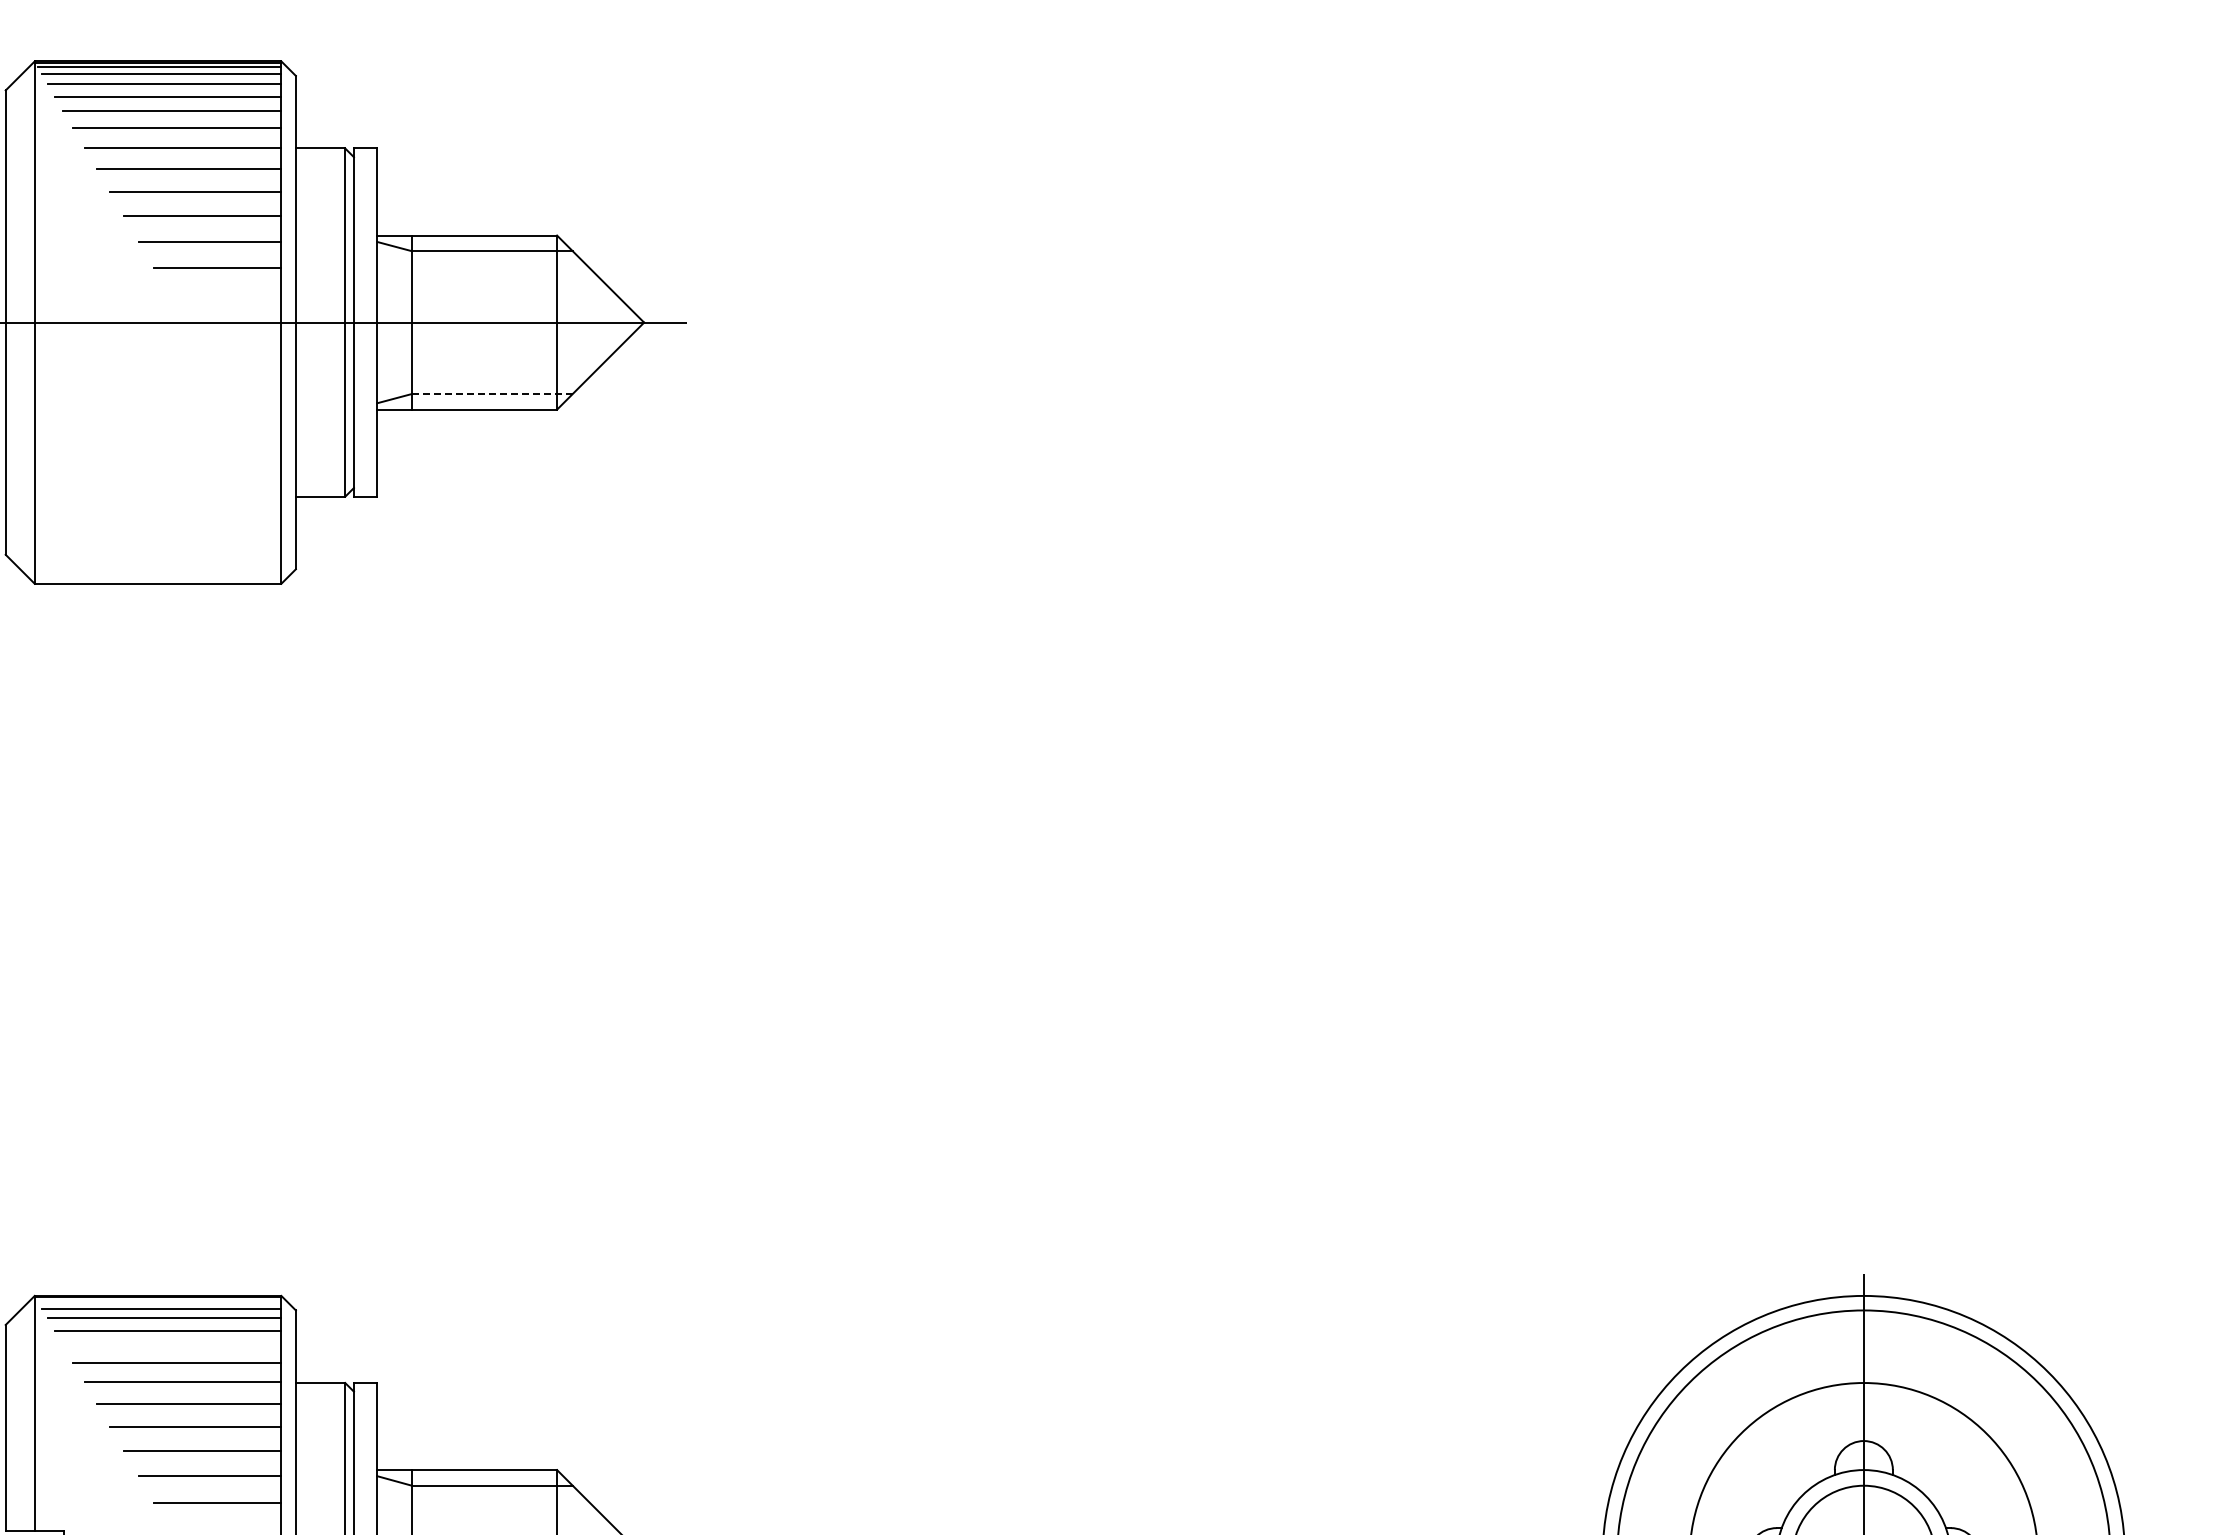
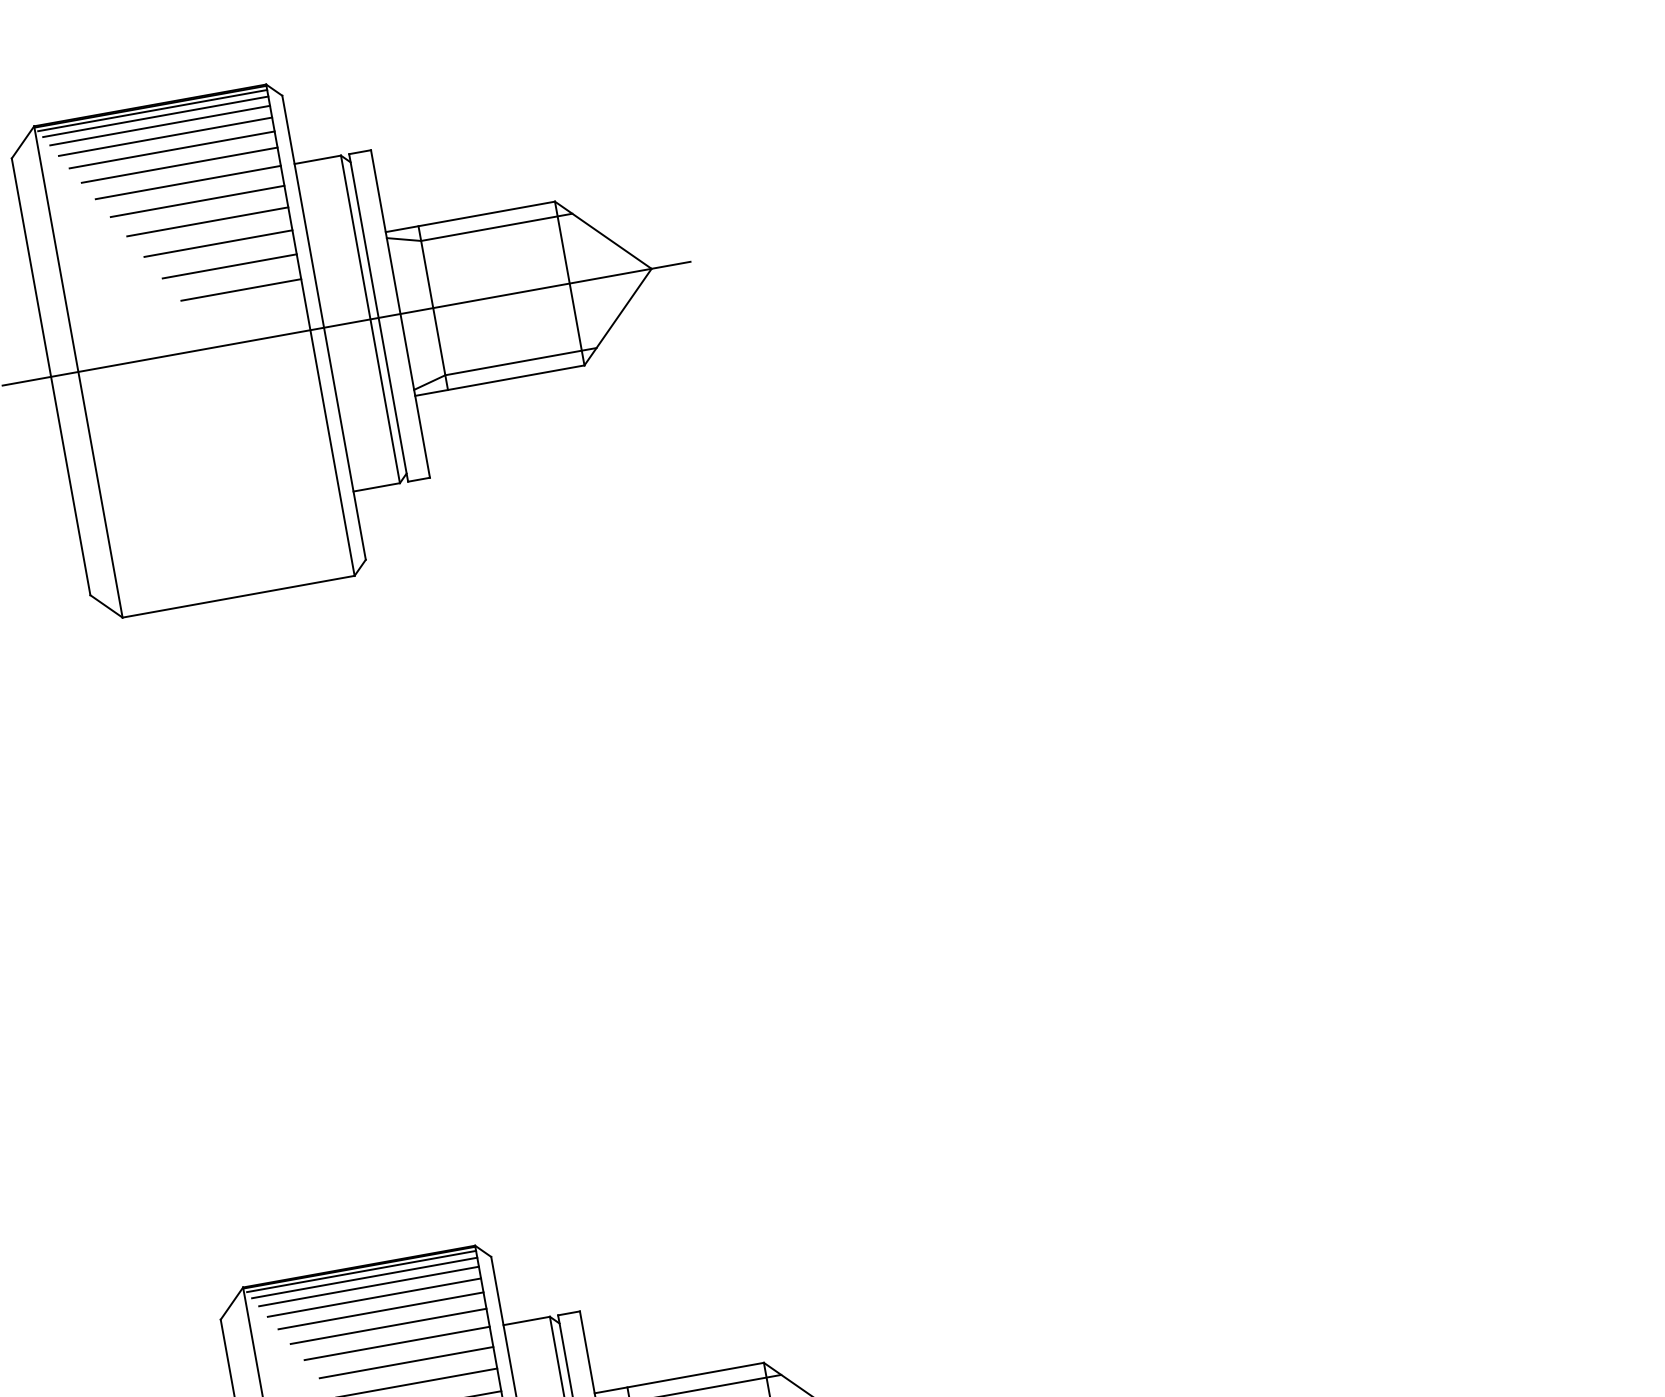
line: (492, 394) -> (521, 362), dashed -> solid
line: (159, 1301) -> (361, 1271), added
line: (172, 1345) -> (381, 1310), added

